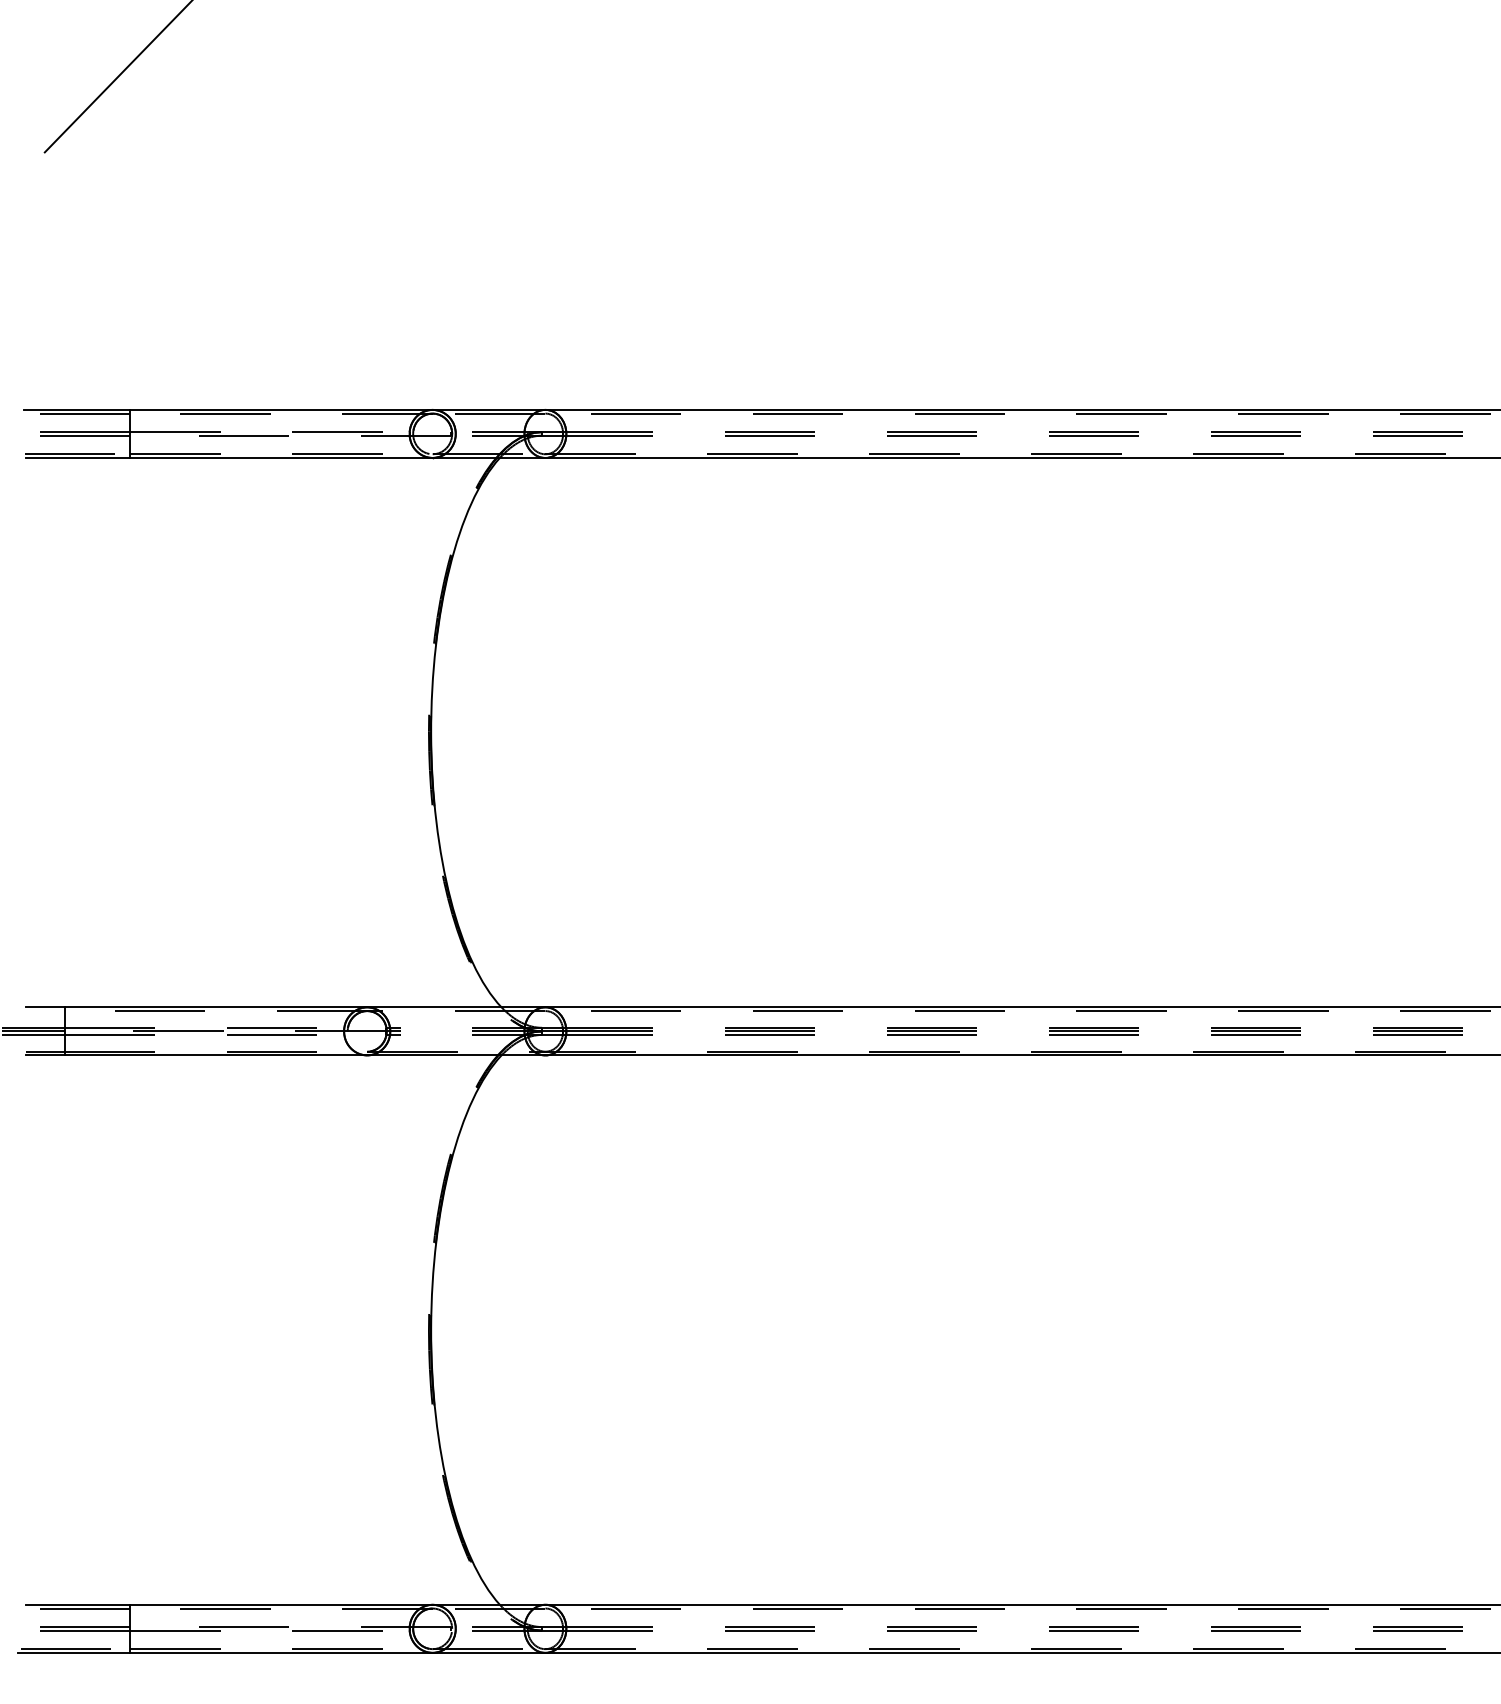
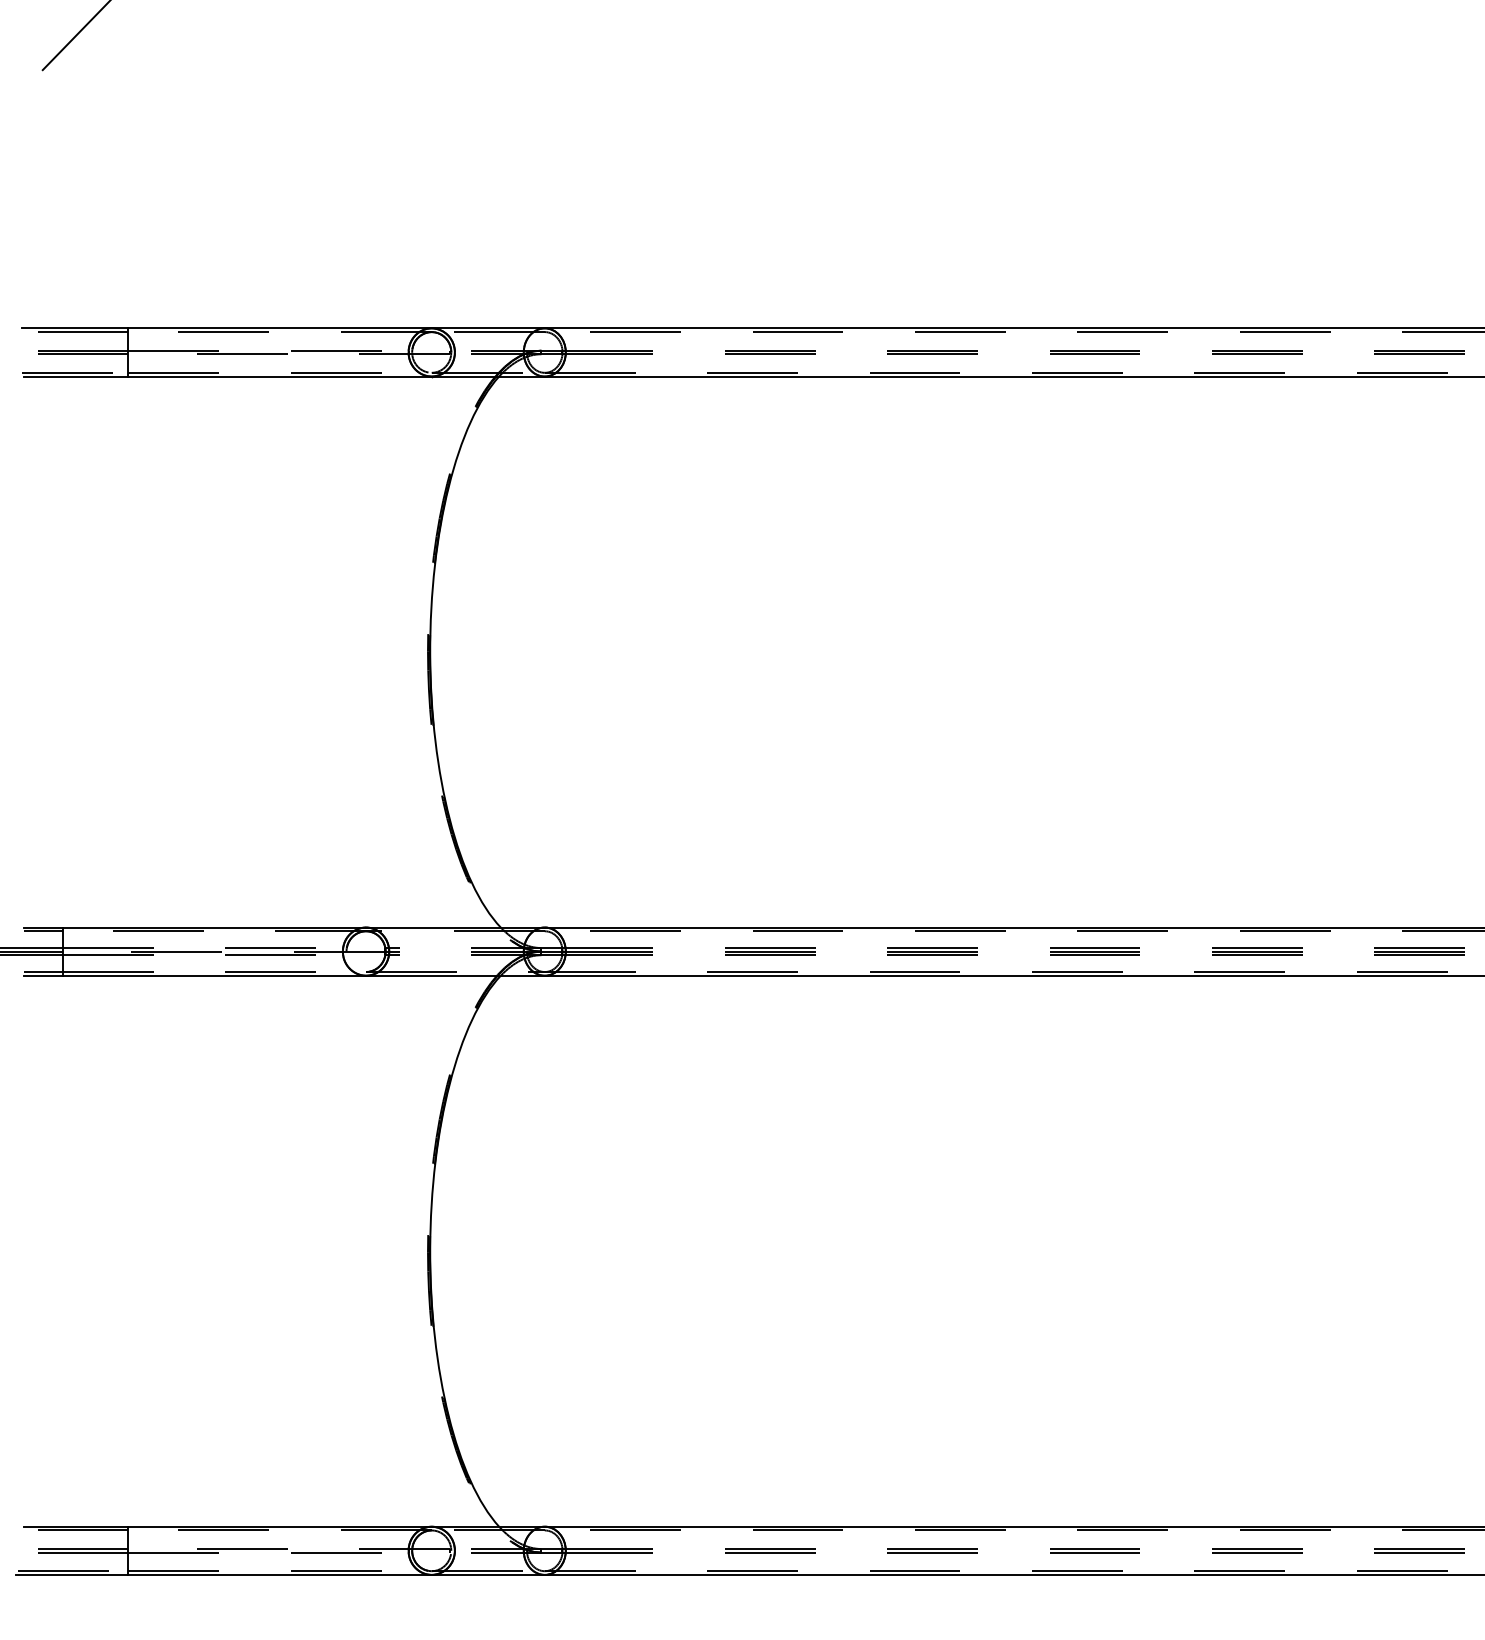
line: (44, 1011) -> (42, 931), added

